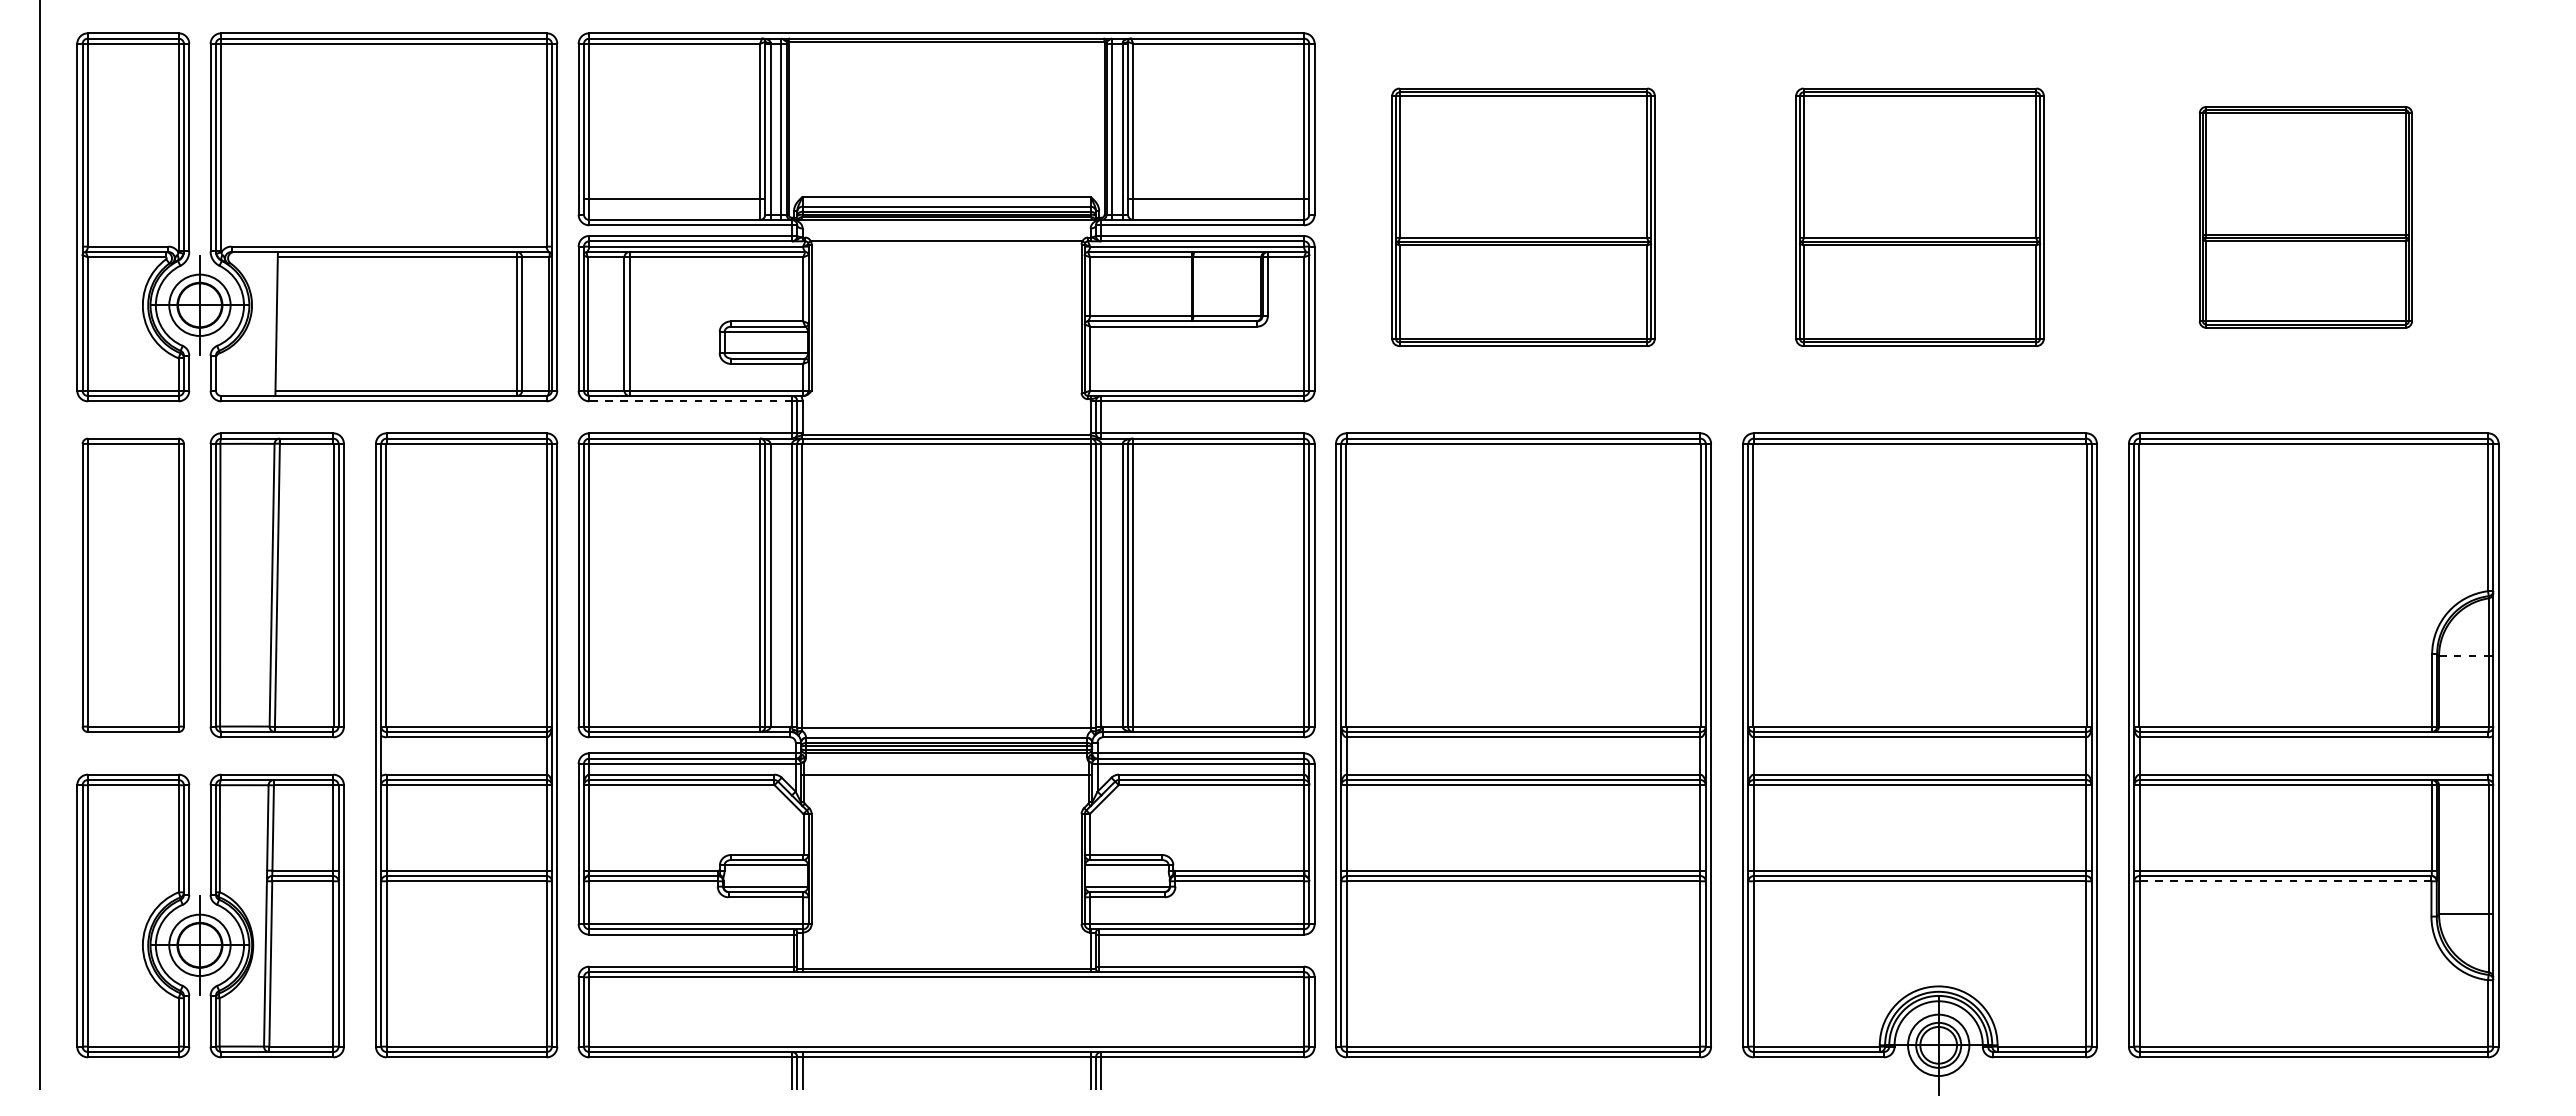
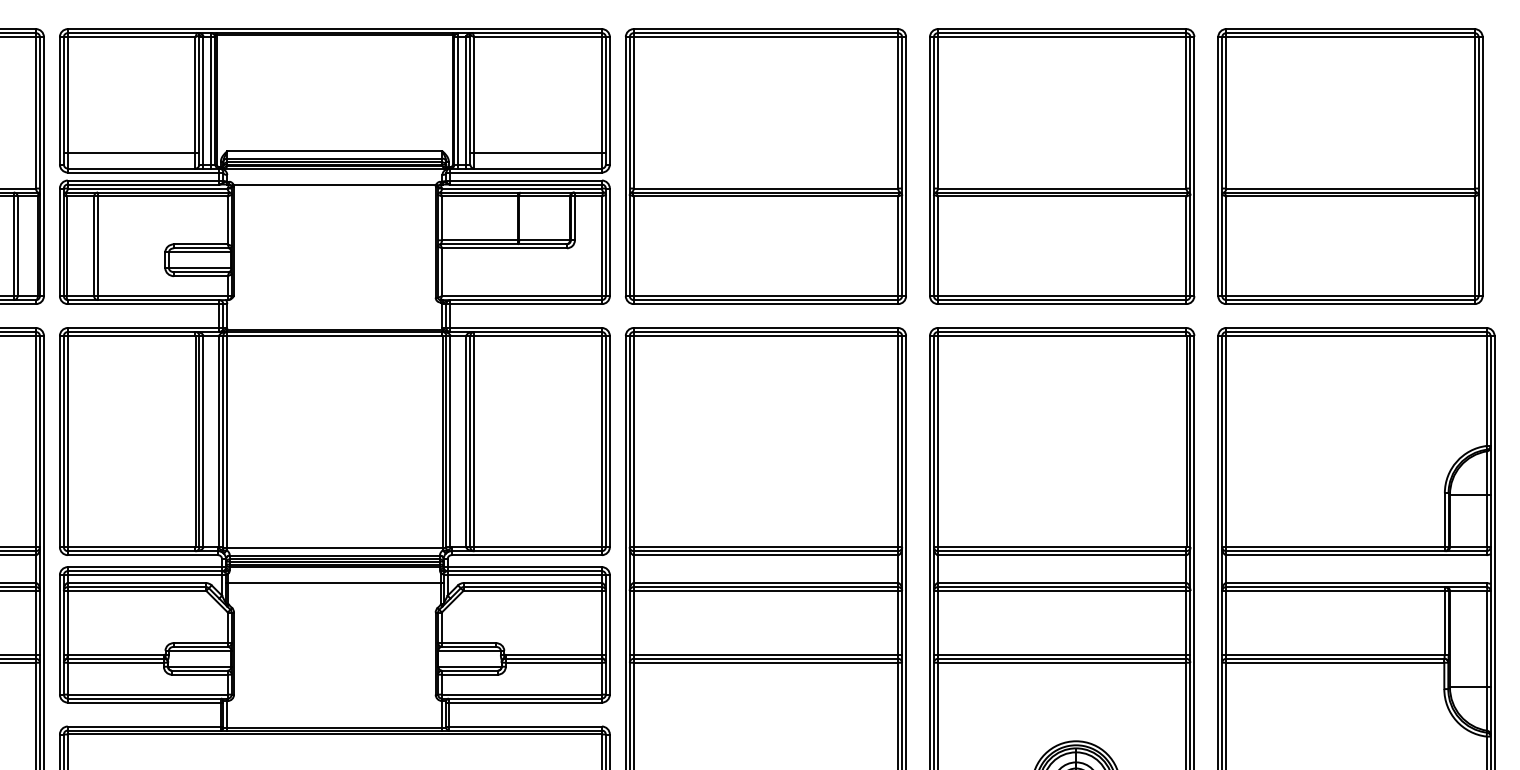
part: (1523, 217) -> (765, 166), size x1.43
part: (1919, 217) -> (1061, 166), size x1.43
part: (2305, 217) -> (1350, 166), size x1.67
line: (690, 401) -> (143, 304), dashed -> solid
line: (2463, 656) -> (1468, 494), dashed -> solid
line: (2285, 881) -> (1335, 662), dashed -> solid

